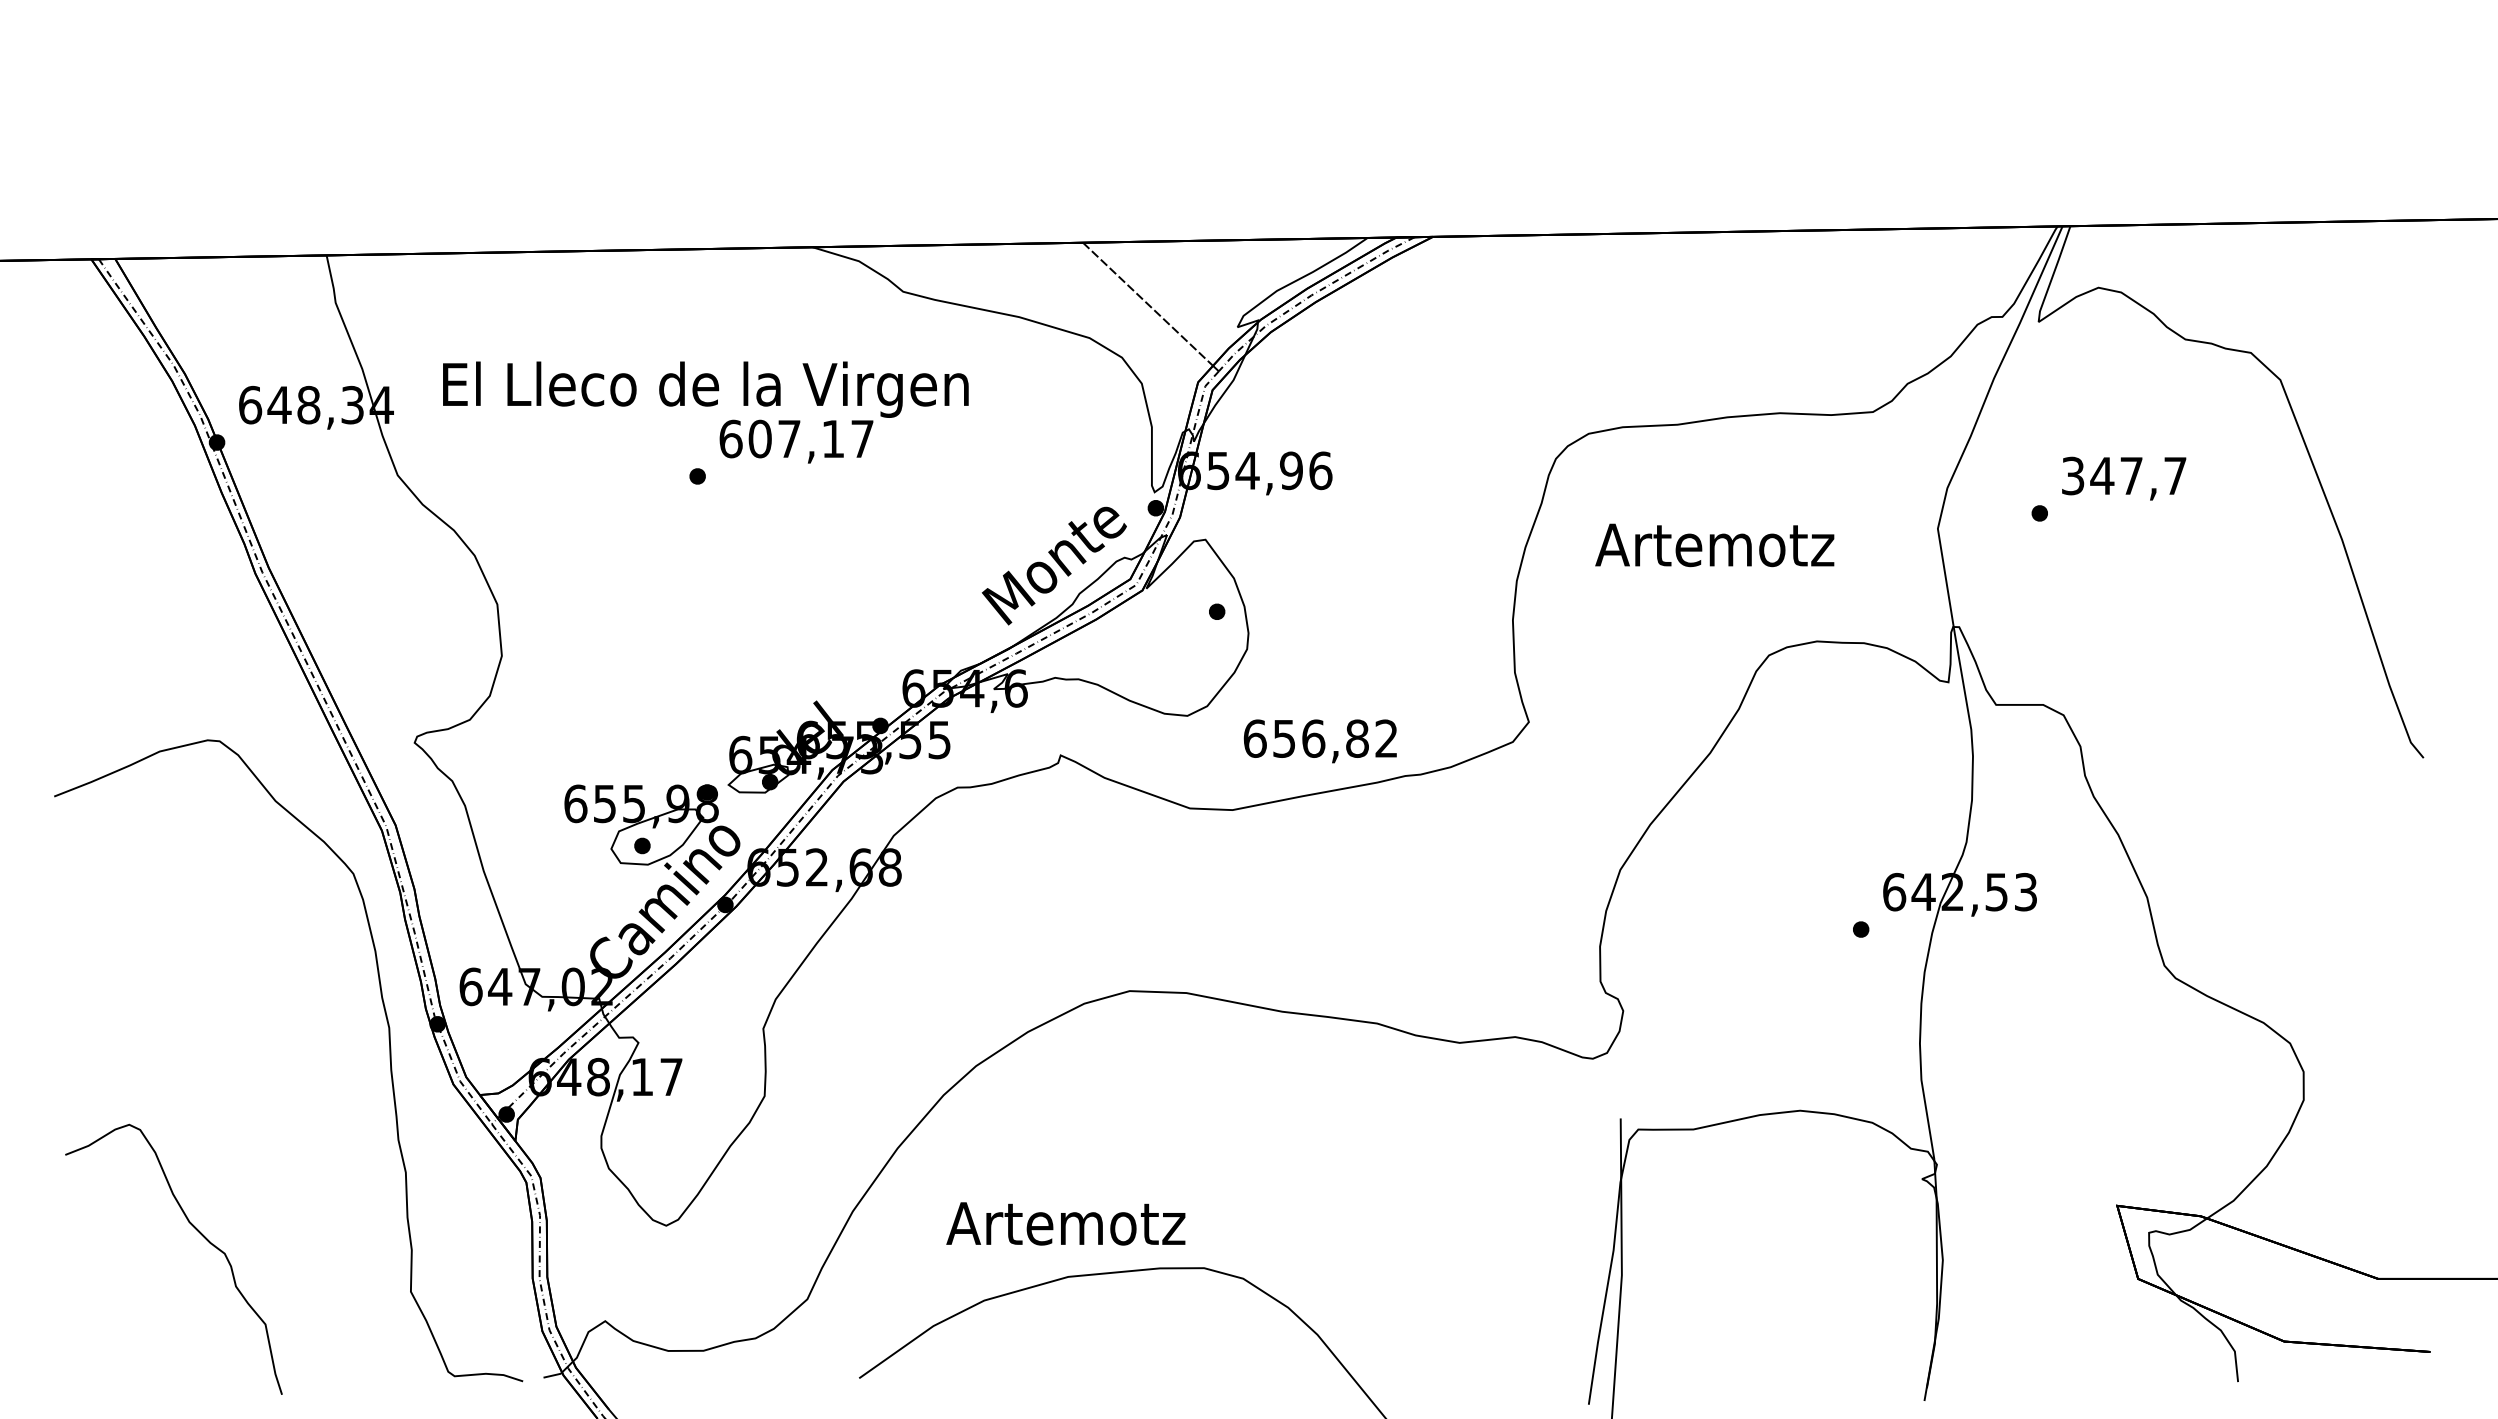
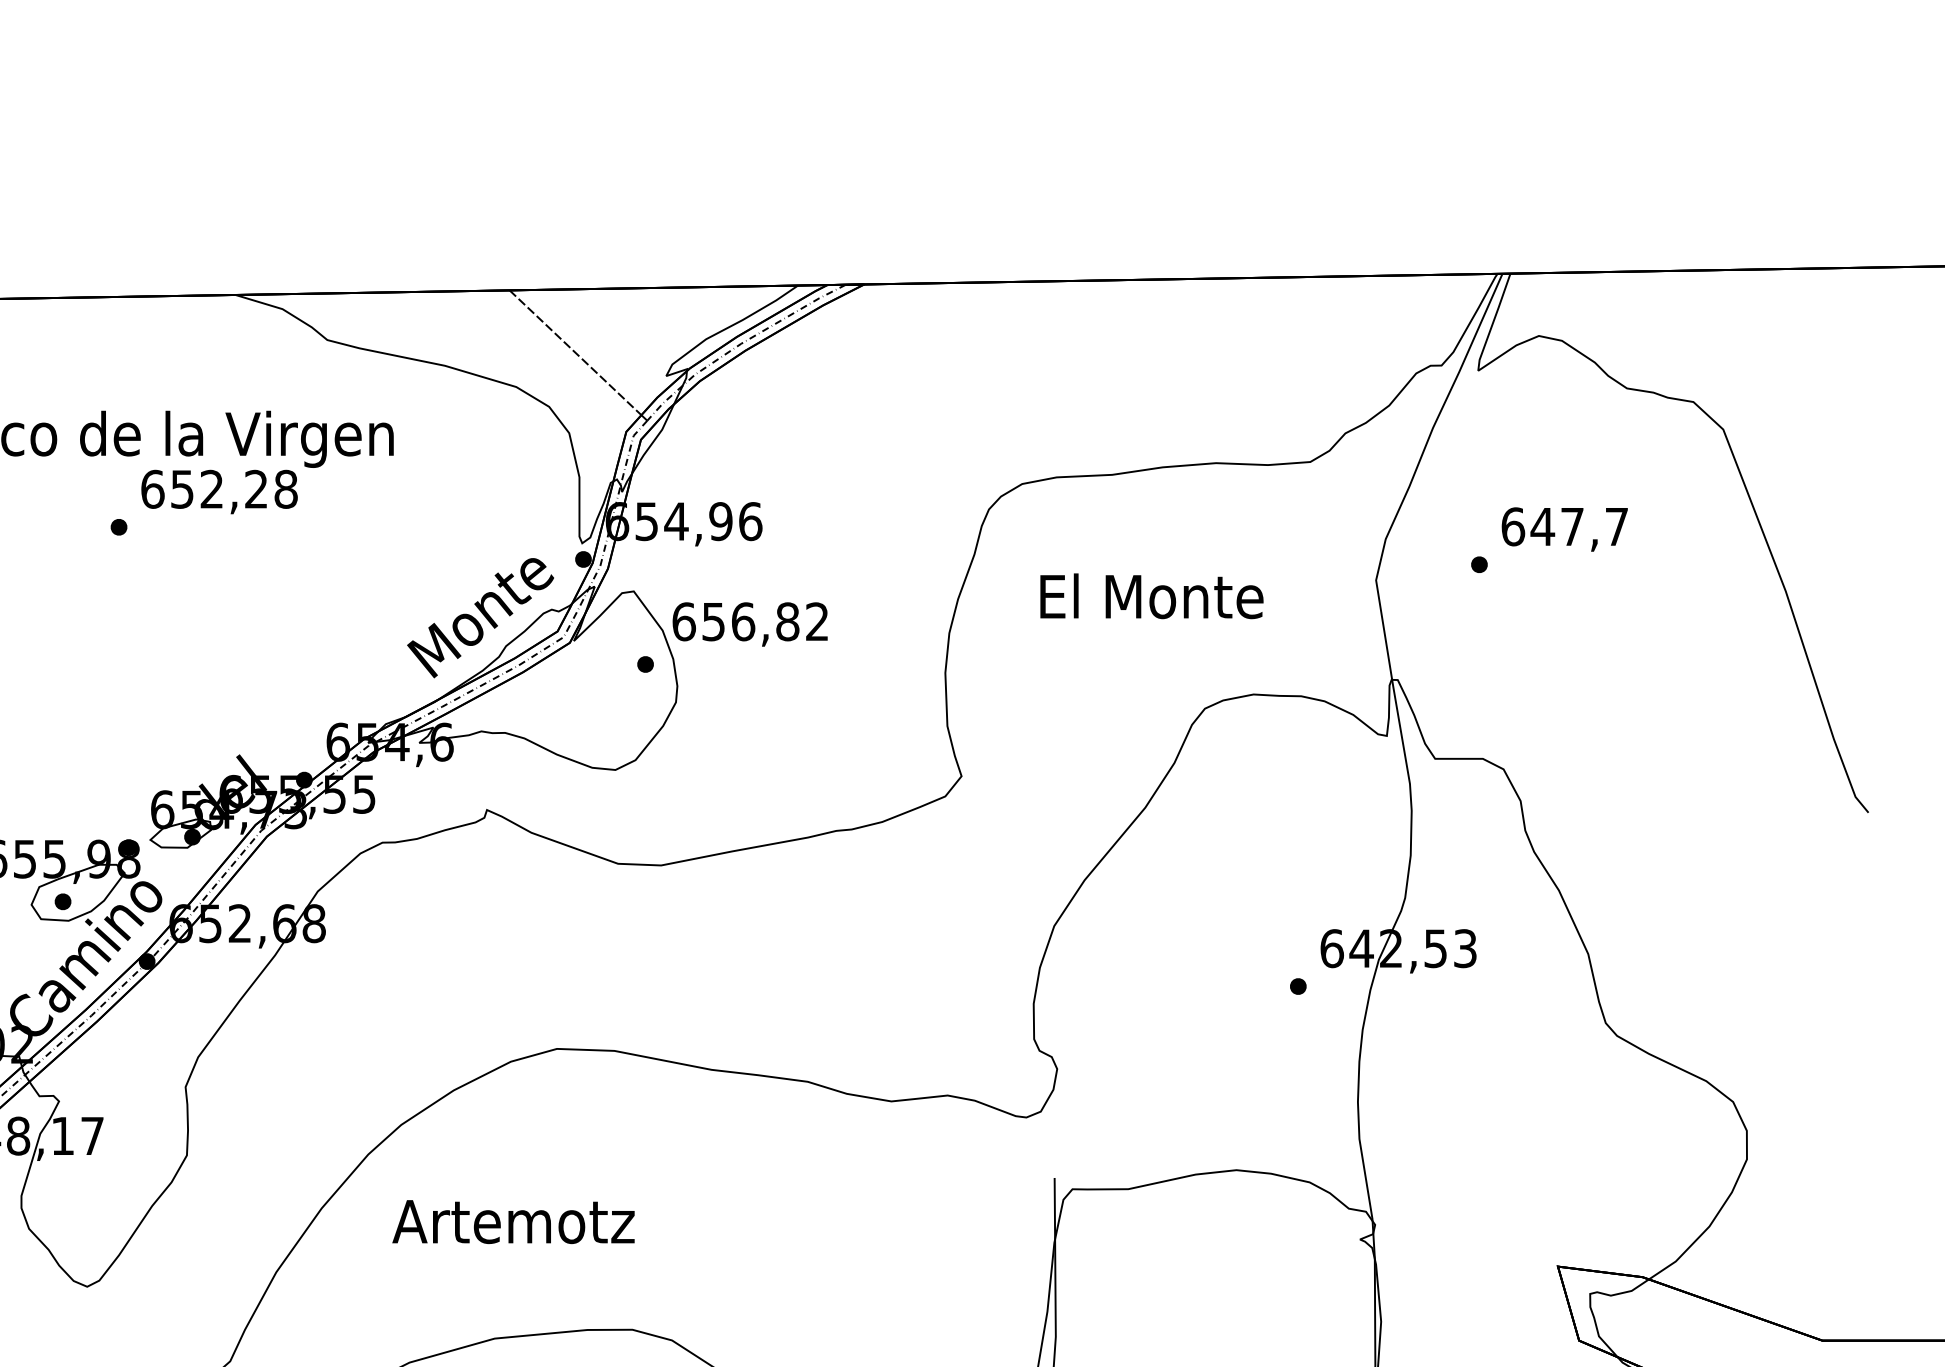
text: (811, 438) -> (234, 488), 607,17 -> 652,28
text: (2072, 475) -> (1512, 526), 347,7 -> 647,7
text: (1714, 544) -> (1149, 596), Artemotz -> El Monte
text: (1319, 741) -> (749, 624), moved
text: (1065, 1223) -> (513, 1221), moved

